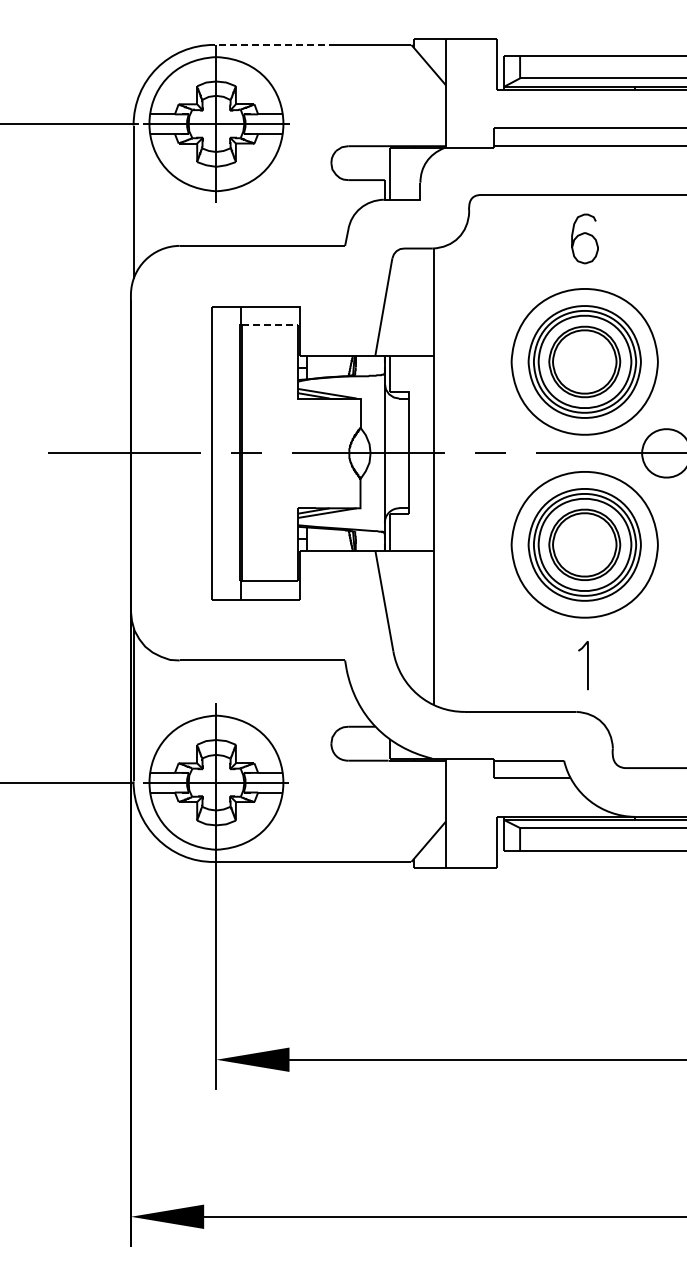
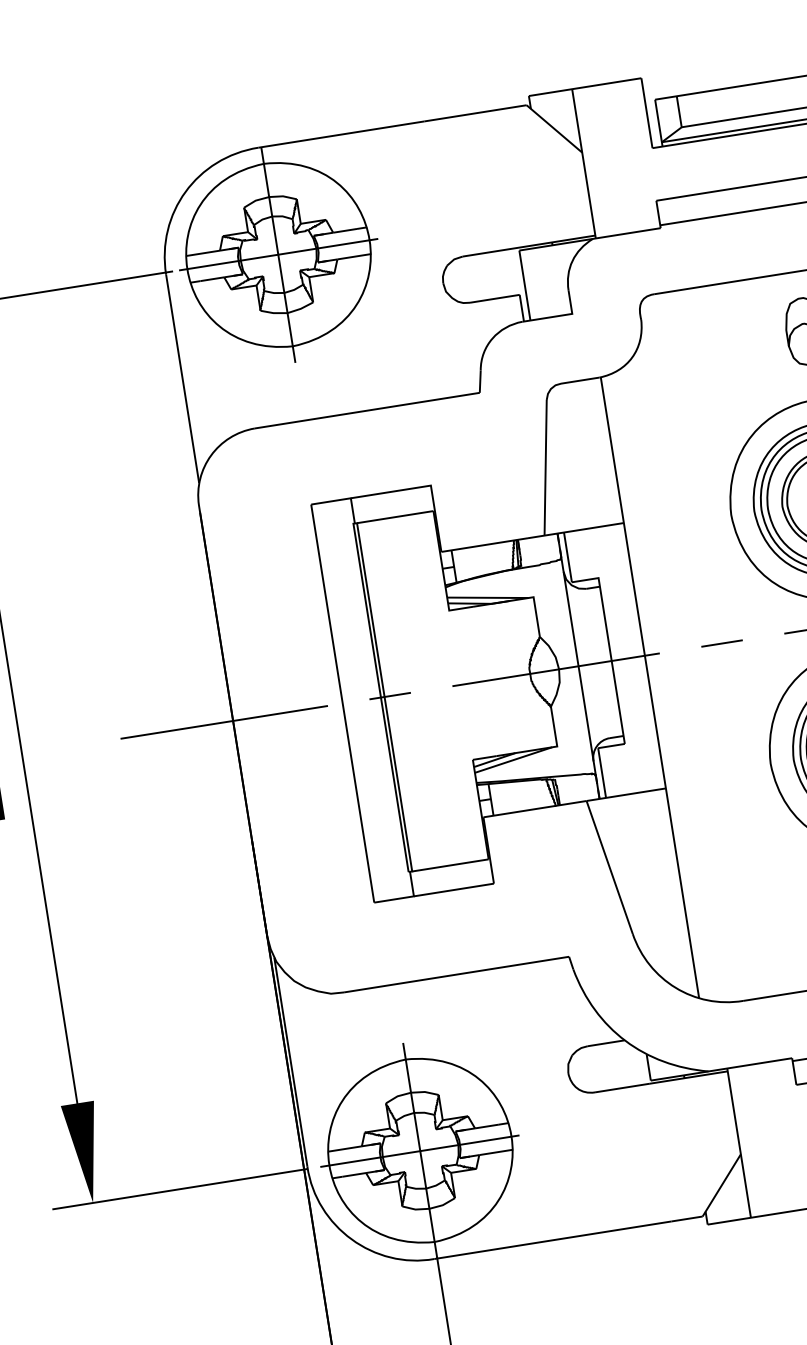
line: (275, 44) -> (341, 133), dashed -> solid
line: (270, 325) -> (395, 517), dashed -> solid

